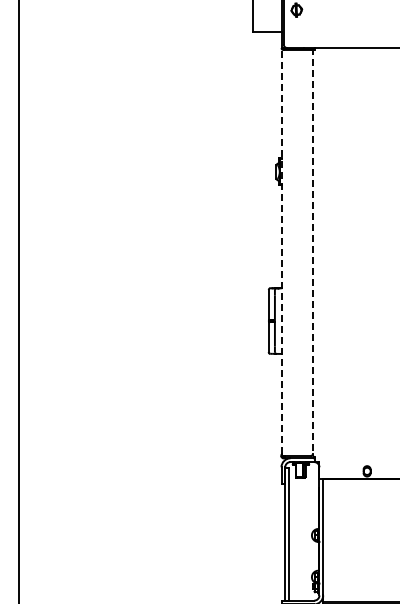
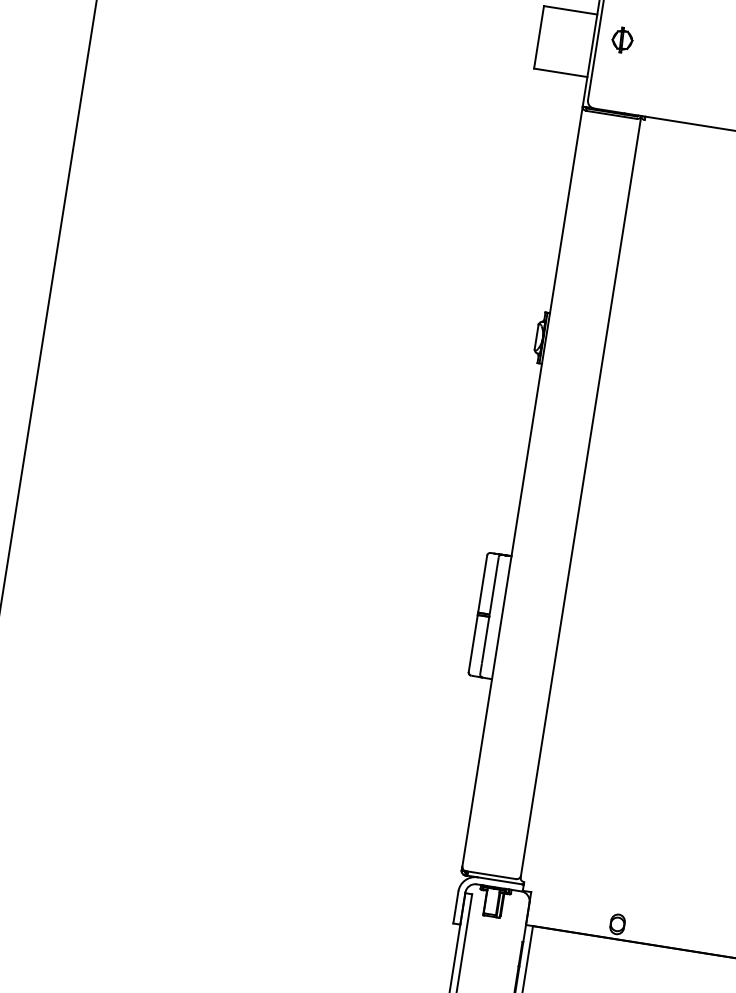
line: (281, 251) -> (522, 487), dashed -> solid
line: (312, 251) -> (580, 496), dashed -> solid

